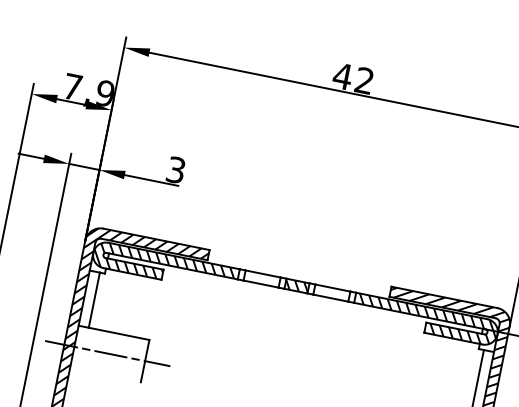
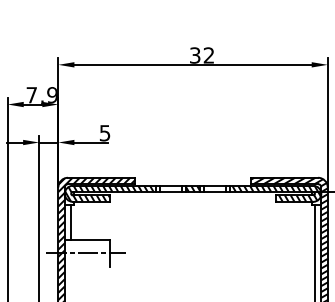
text: (341, 76) -> (194, 55), 42 -> 32
text: (176, 169) -> (105, 132), 3 -> 5

